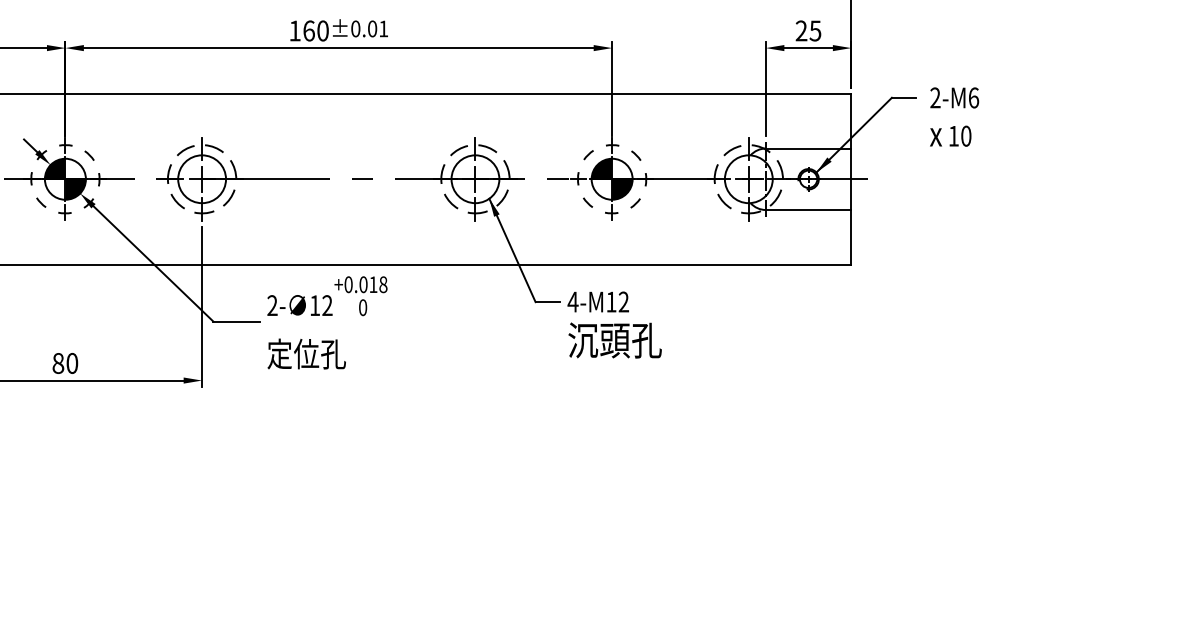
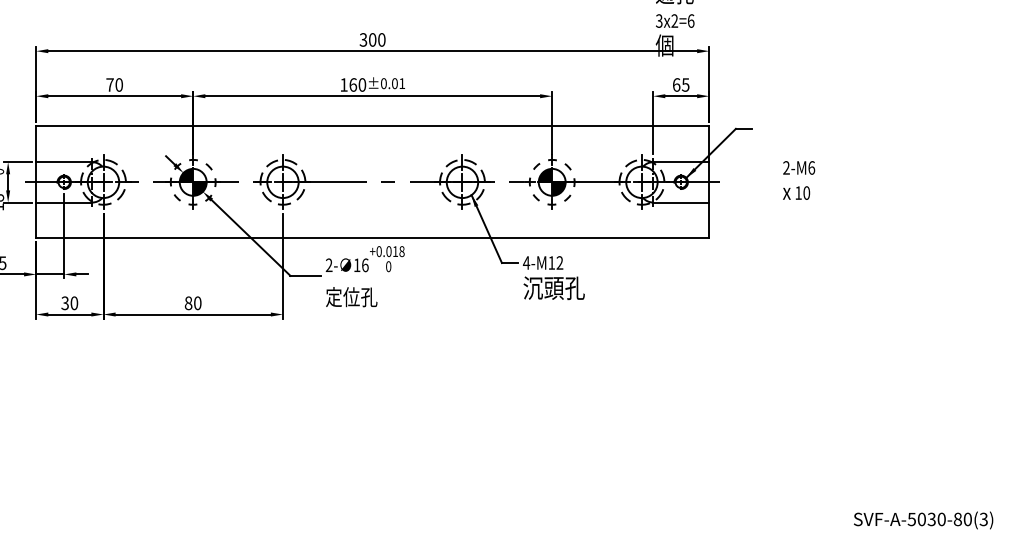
text: (801, 30) -> (676, 84), 25 -> 65
text: (955, 117) -> (799, 180), moved
text: (327, 305) -> (365, 265), 12 -> 16

